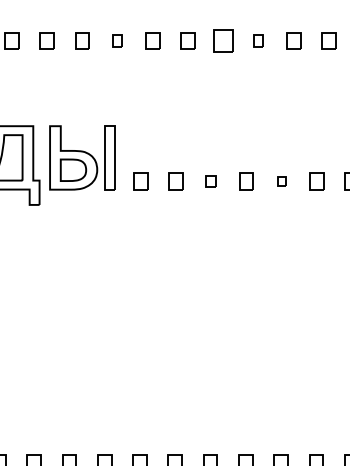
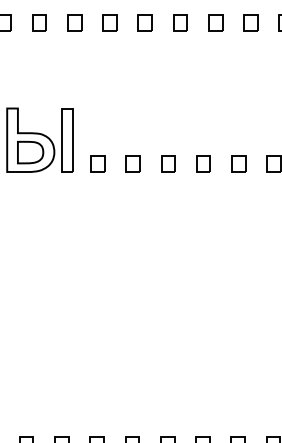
part: (117, 40) -> (74, 22), size x1.43
part: (223, 40) -> (180, 22), size x0.71
part: (258, 40) -> (215, 22), size x1.43
part: (210, 181) -> (167, 163), size x1.43
part: (281, 181) -> (238, 163), size x1.67

